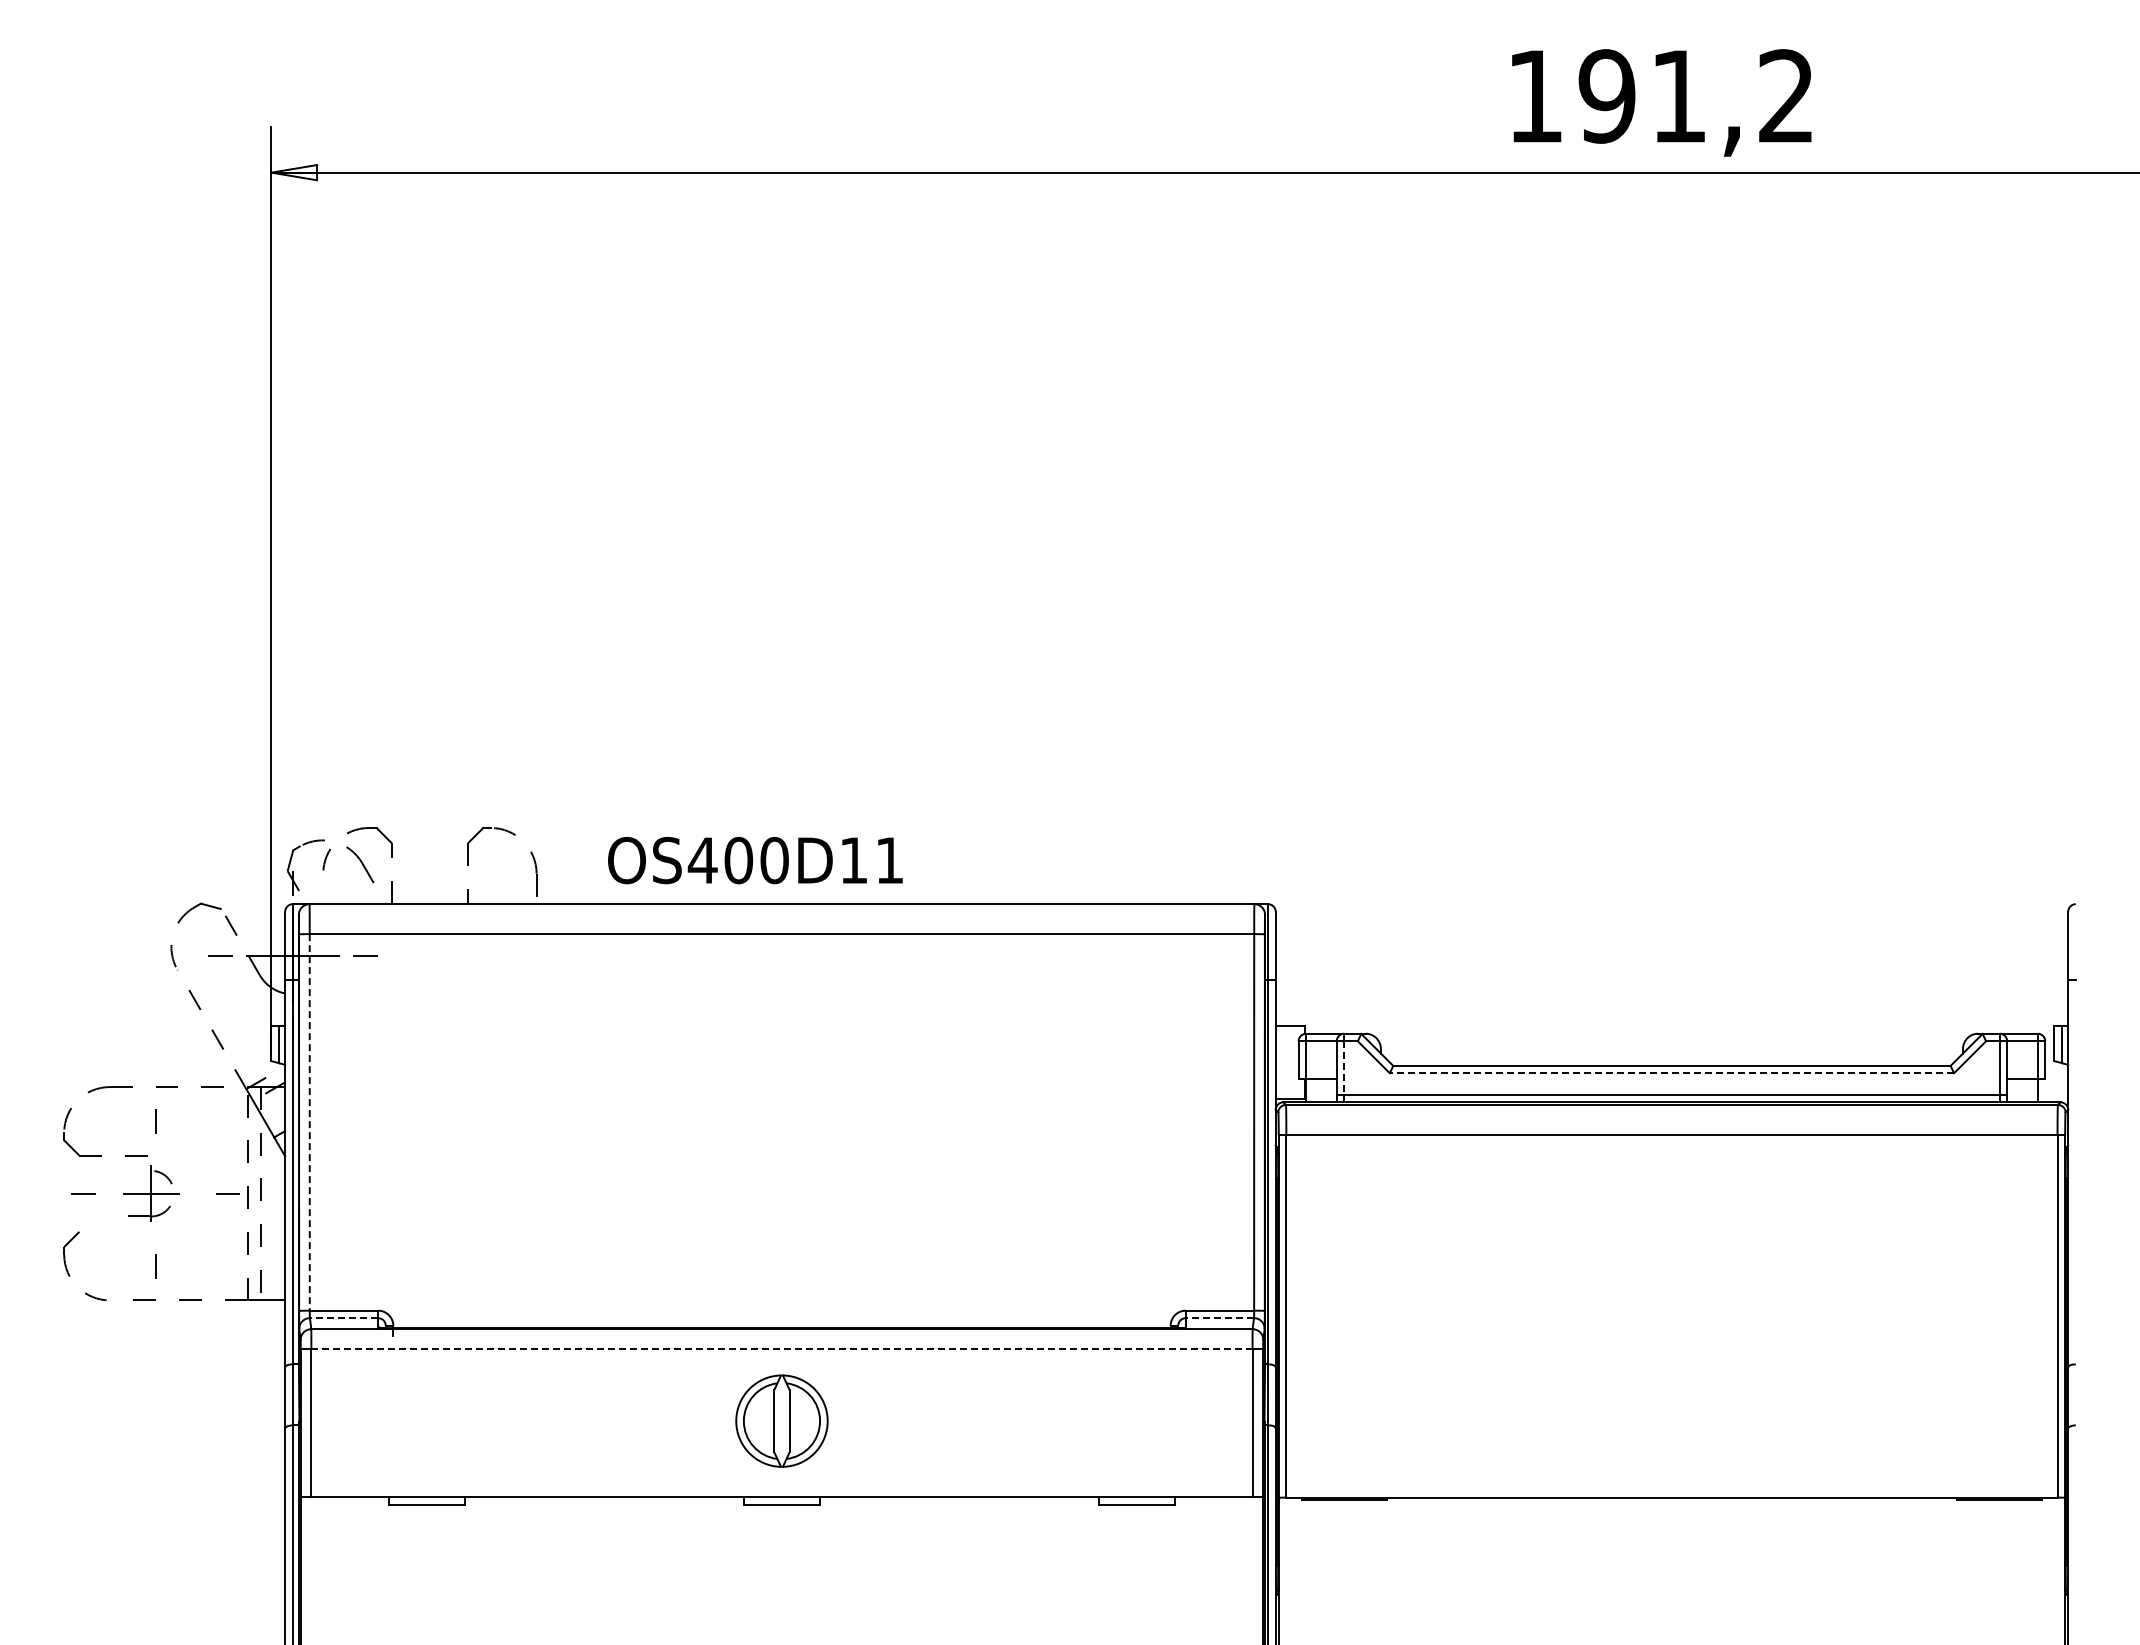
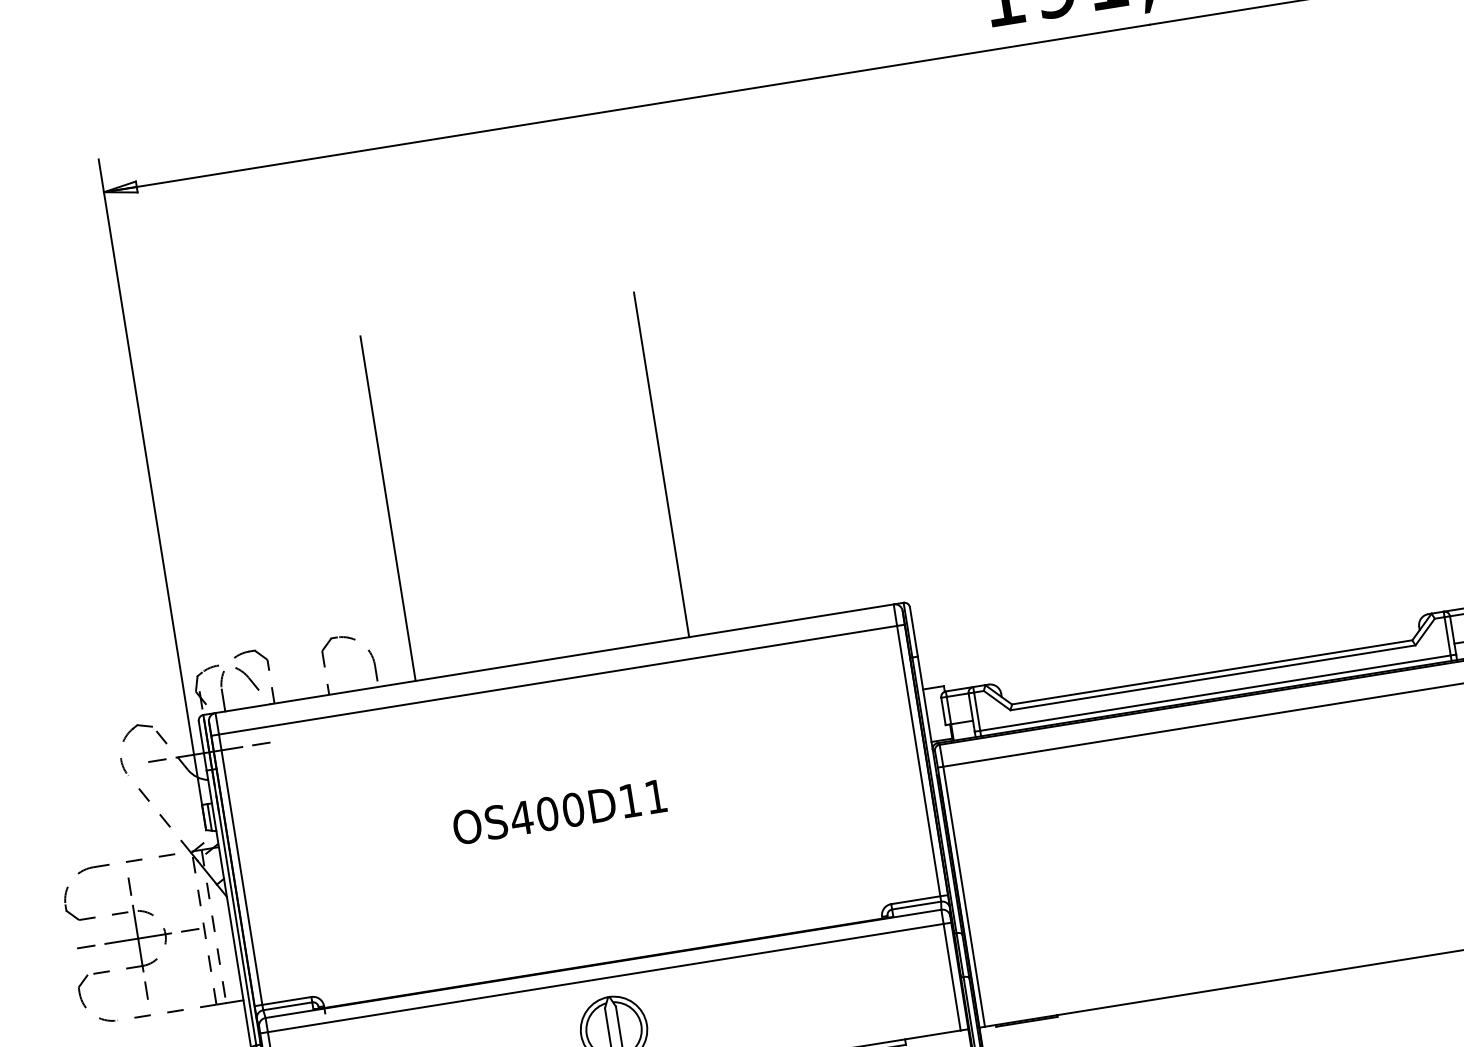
line: (588, 664) -> (388, 508), added
line: (969, 664) -> (661, 465), added
text: (755, 860) -> (559, 812), moved
line: (323, 888) -> (223, 700), added
line: (1344, 1068) -> (977, 712), dashed -> solid
line: (1671, 1073) -> (1212, 678), dashed -> solid
line: (309, 1122) -> (240, 869), dashed -> solid
part: (144, 1193) -> (130, 939), size x1.67
line: (343, 1318) -> (287, 1006), dashed -> solid
line: (1219, 1318) -> (916, 905), dashed -> solid
line: (781, 1348) -> (605, 977), dashed -> solid

